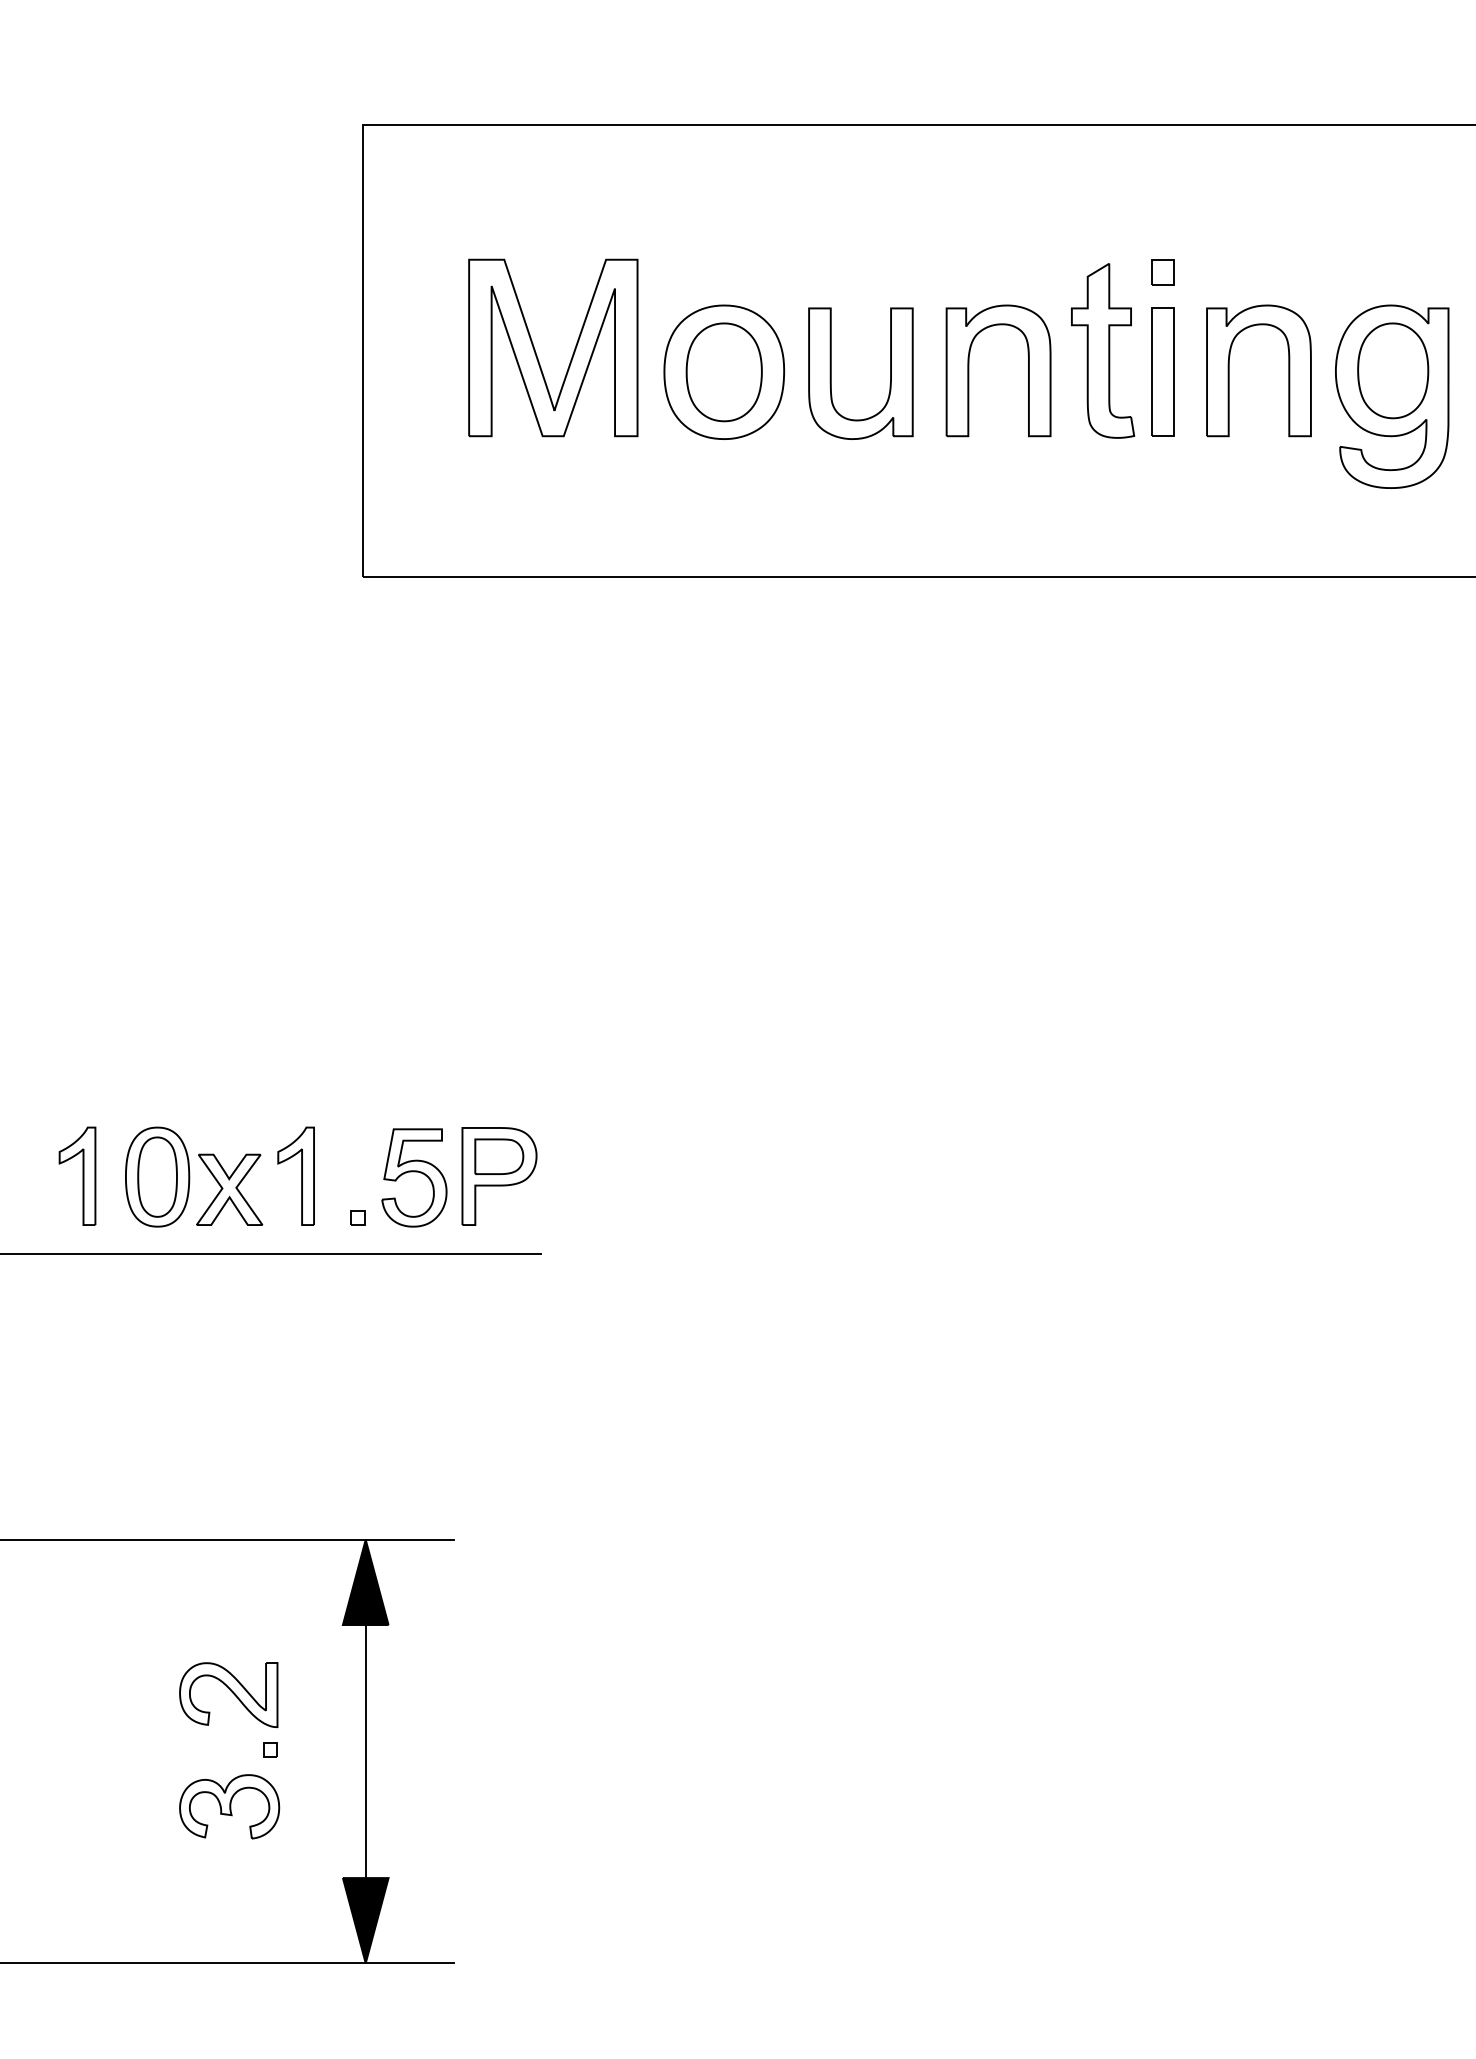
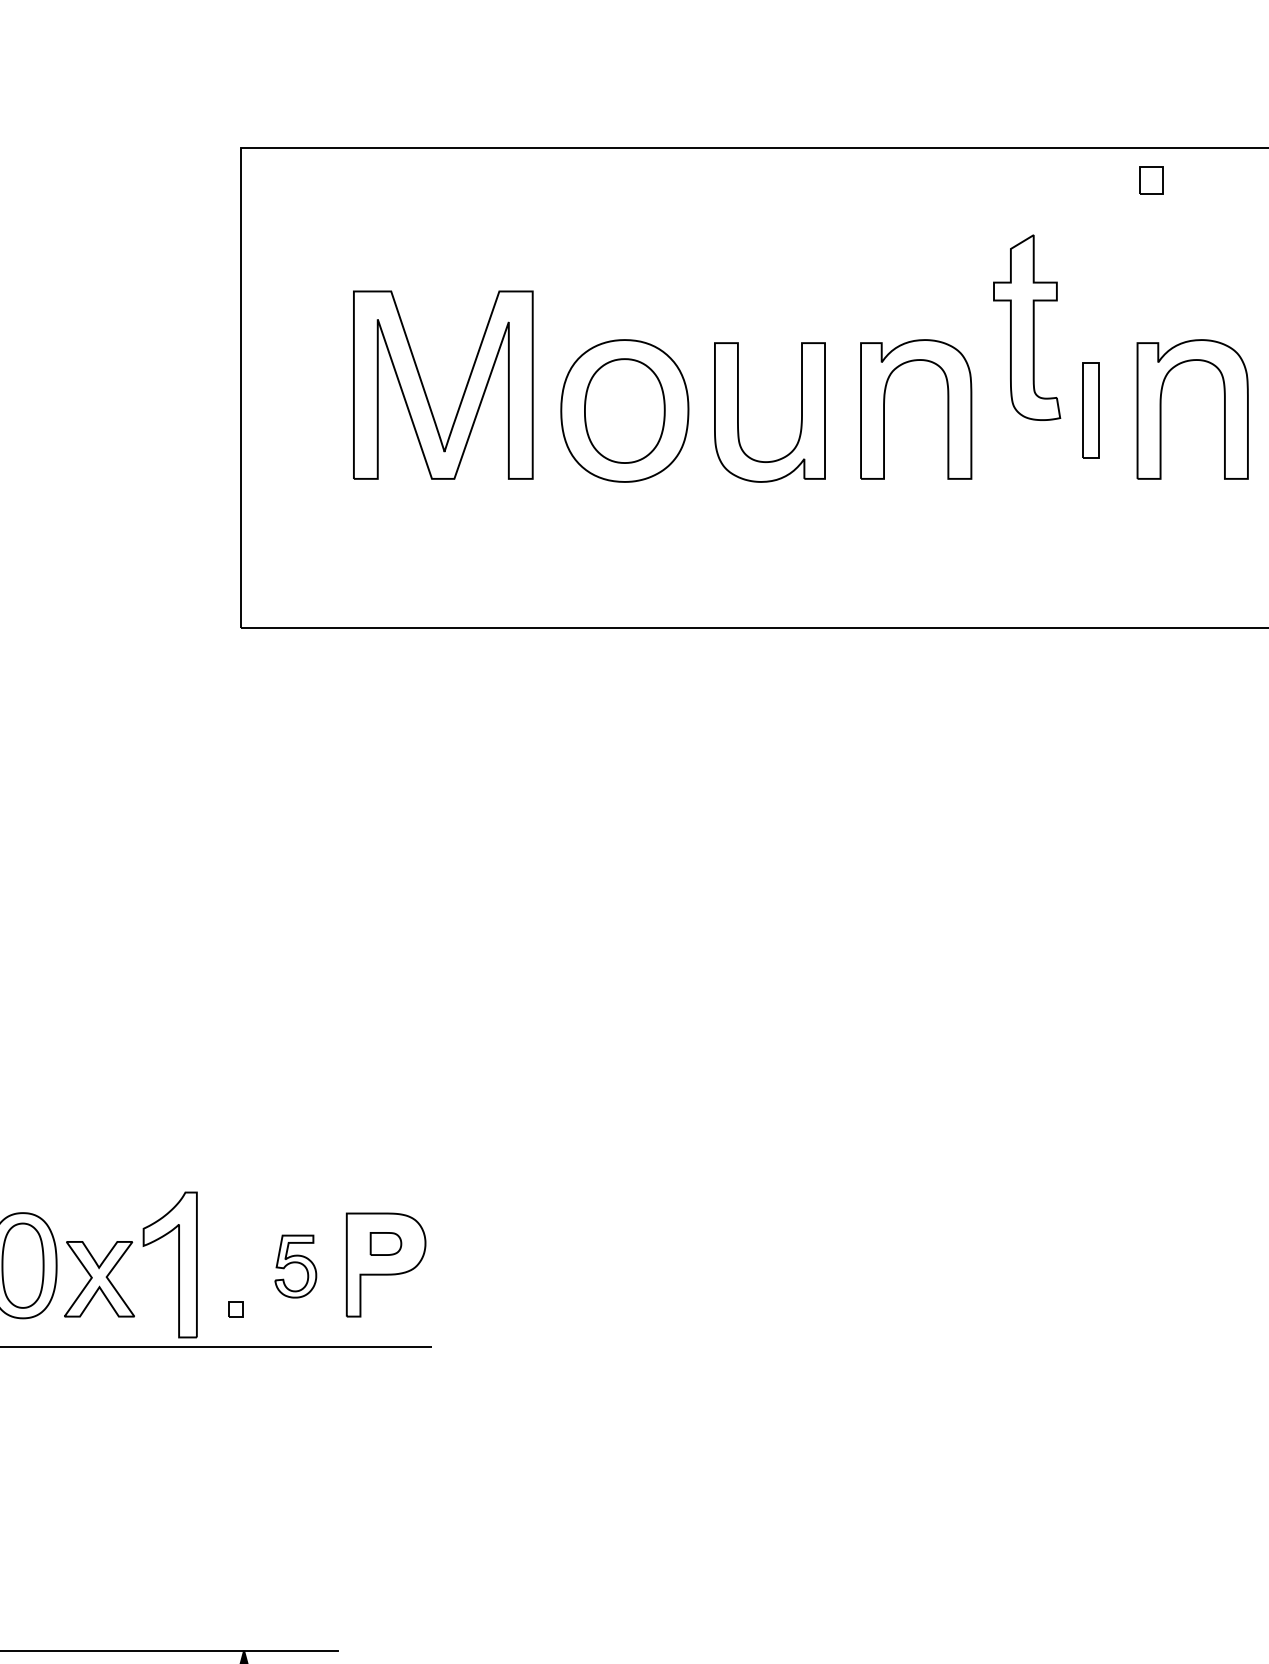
part: (1162, 272) -> (1150, 180), moved
part: (1103, 350) -> (1027, 327), moved
part: (1162, 371) -> (1090, 410), size x0.7
part: (499, 1156) -> (386, 1243), size x0.6
part: (295, 1175) -> (169, 1263), size x1.4
part: (414, 1177) -> (295, 1266), size x0.6

